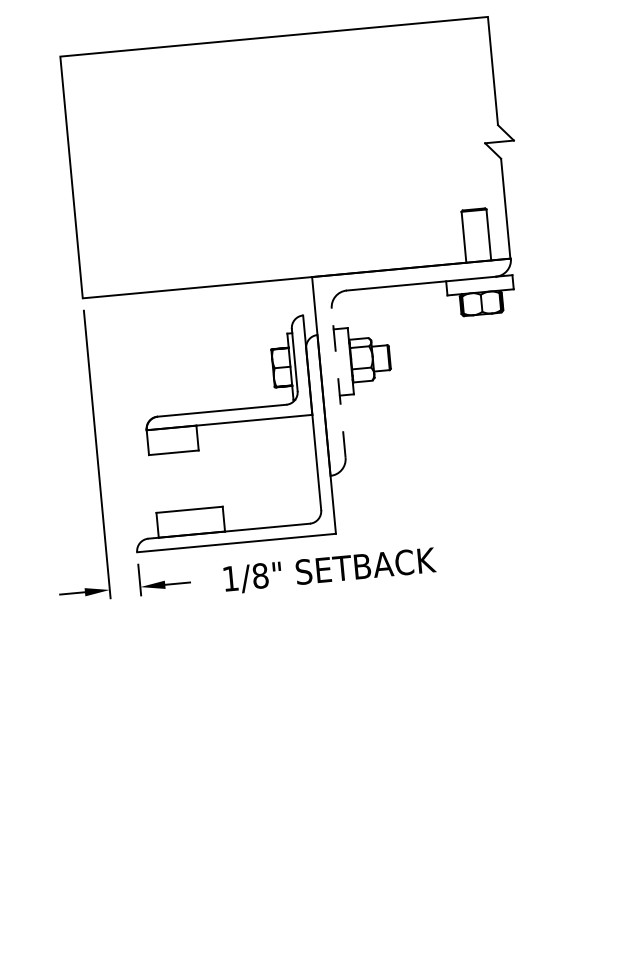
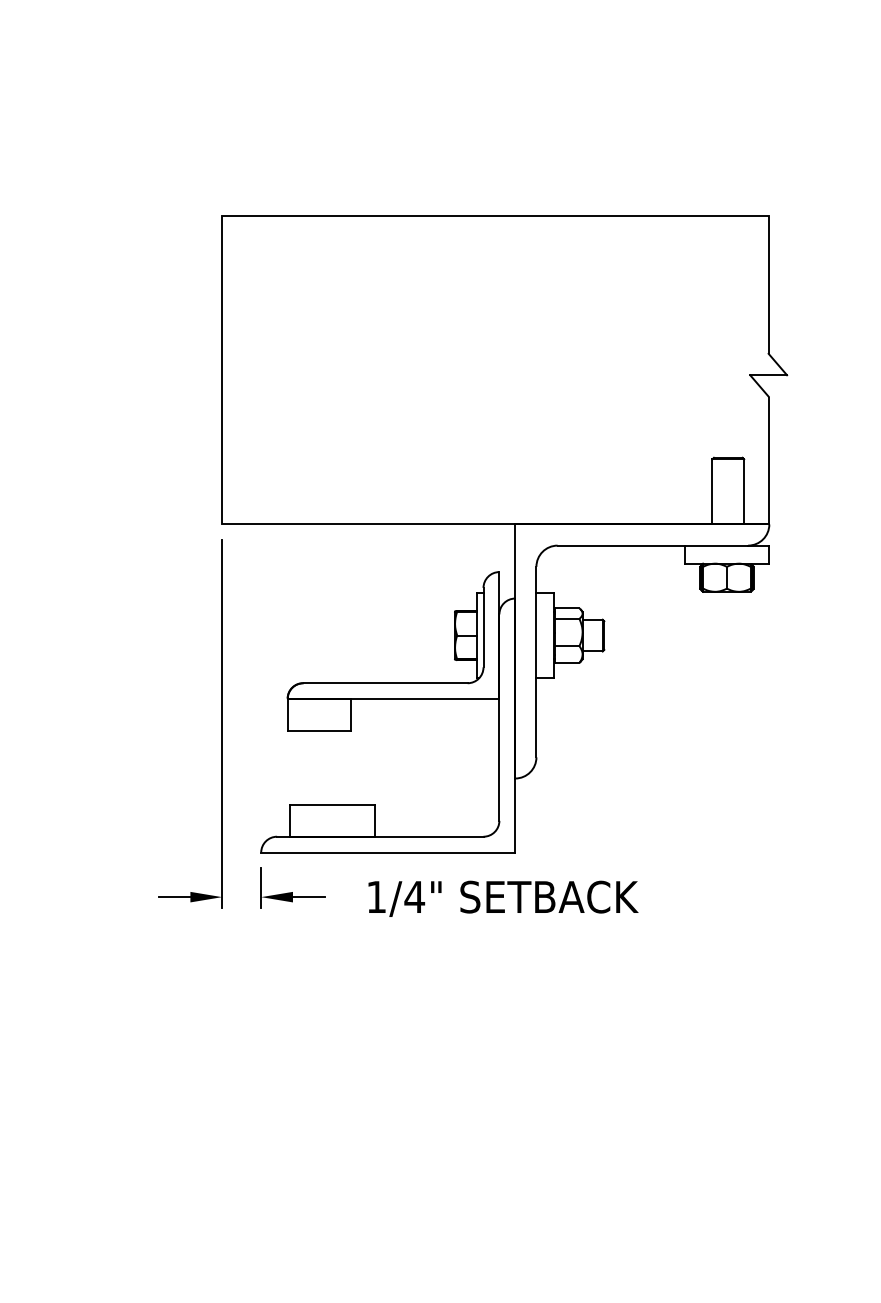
line: (338, 382) -> (536, 661), dashed -> solid
text: (260, 575) -> (414, 896), 1/8" -> 1/4"

